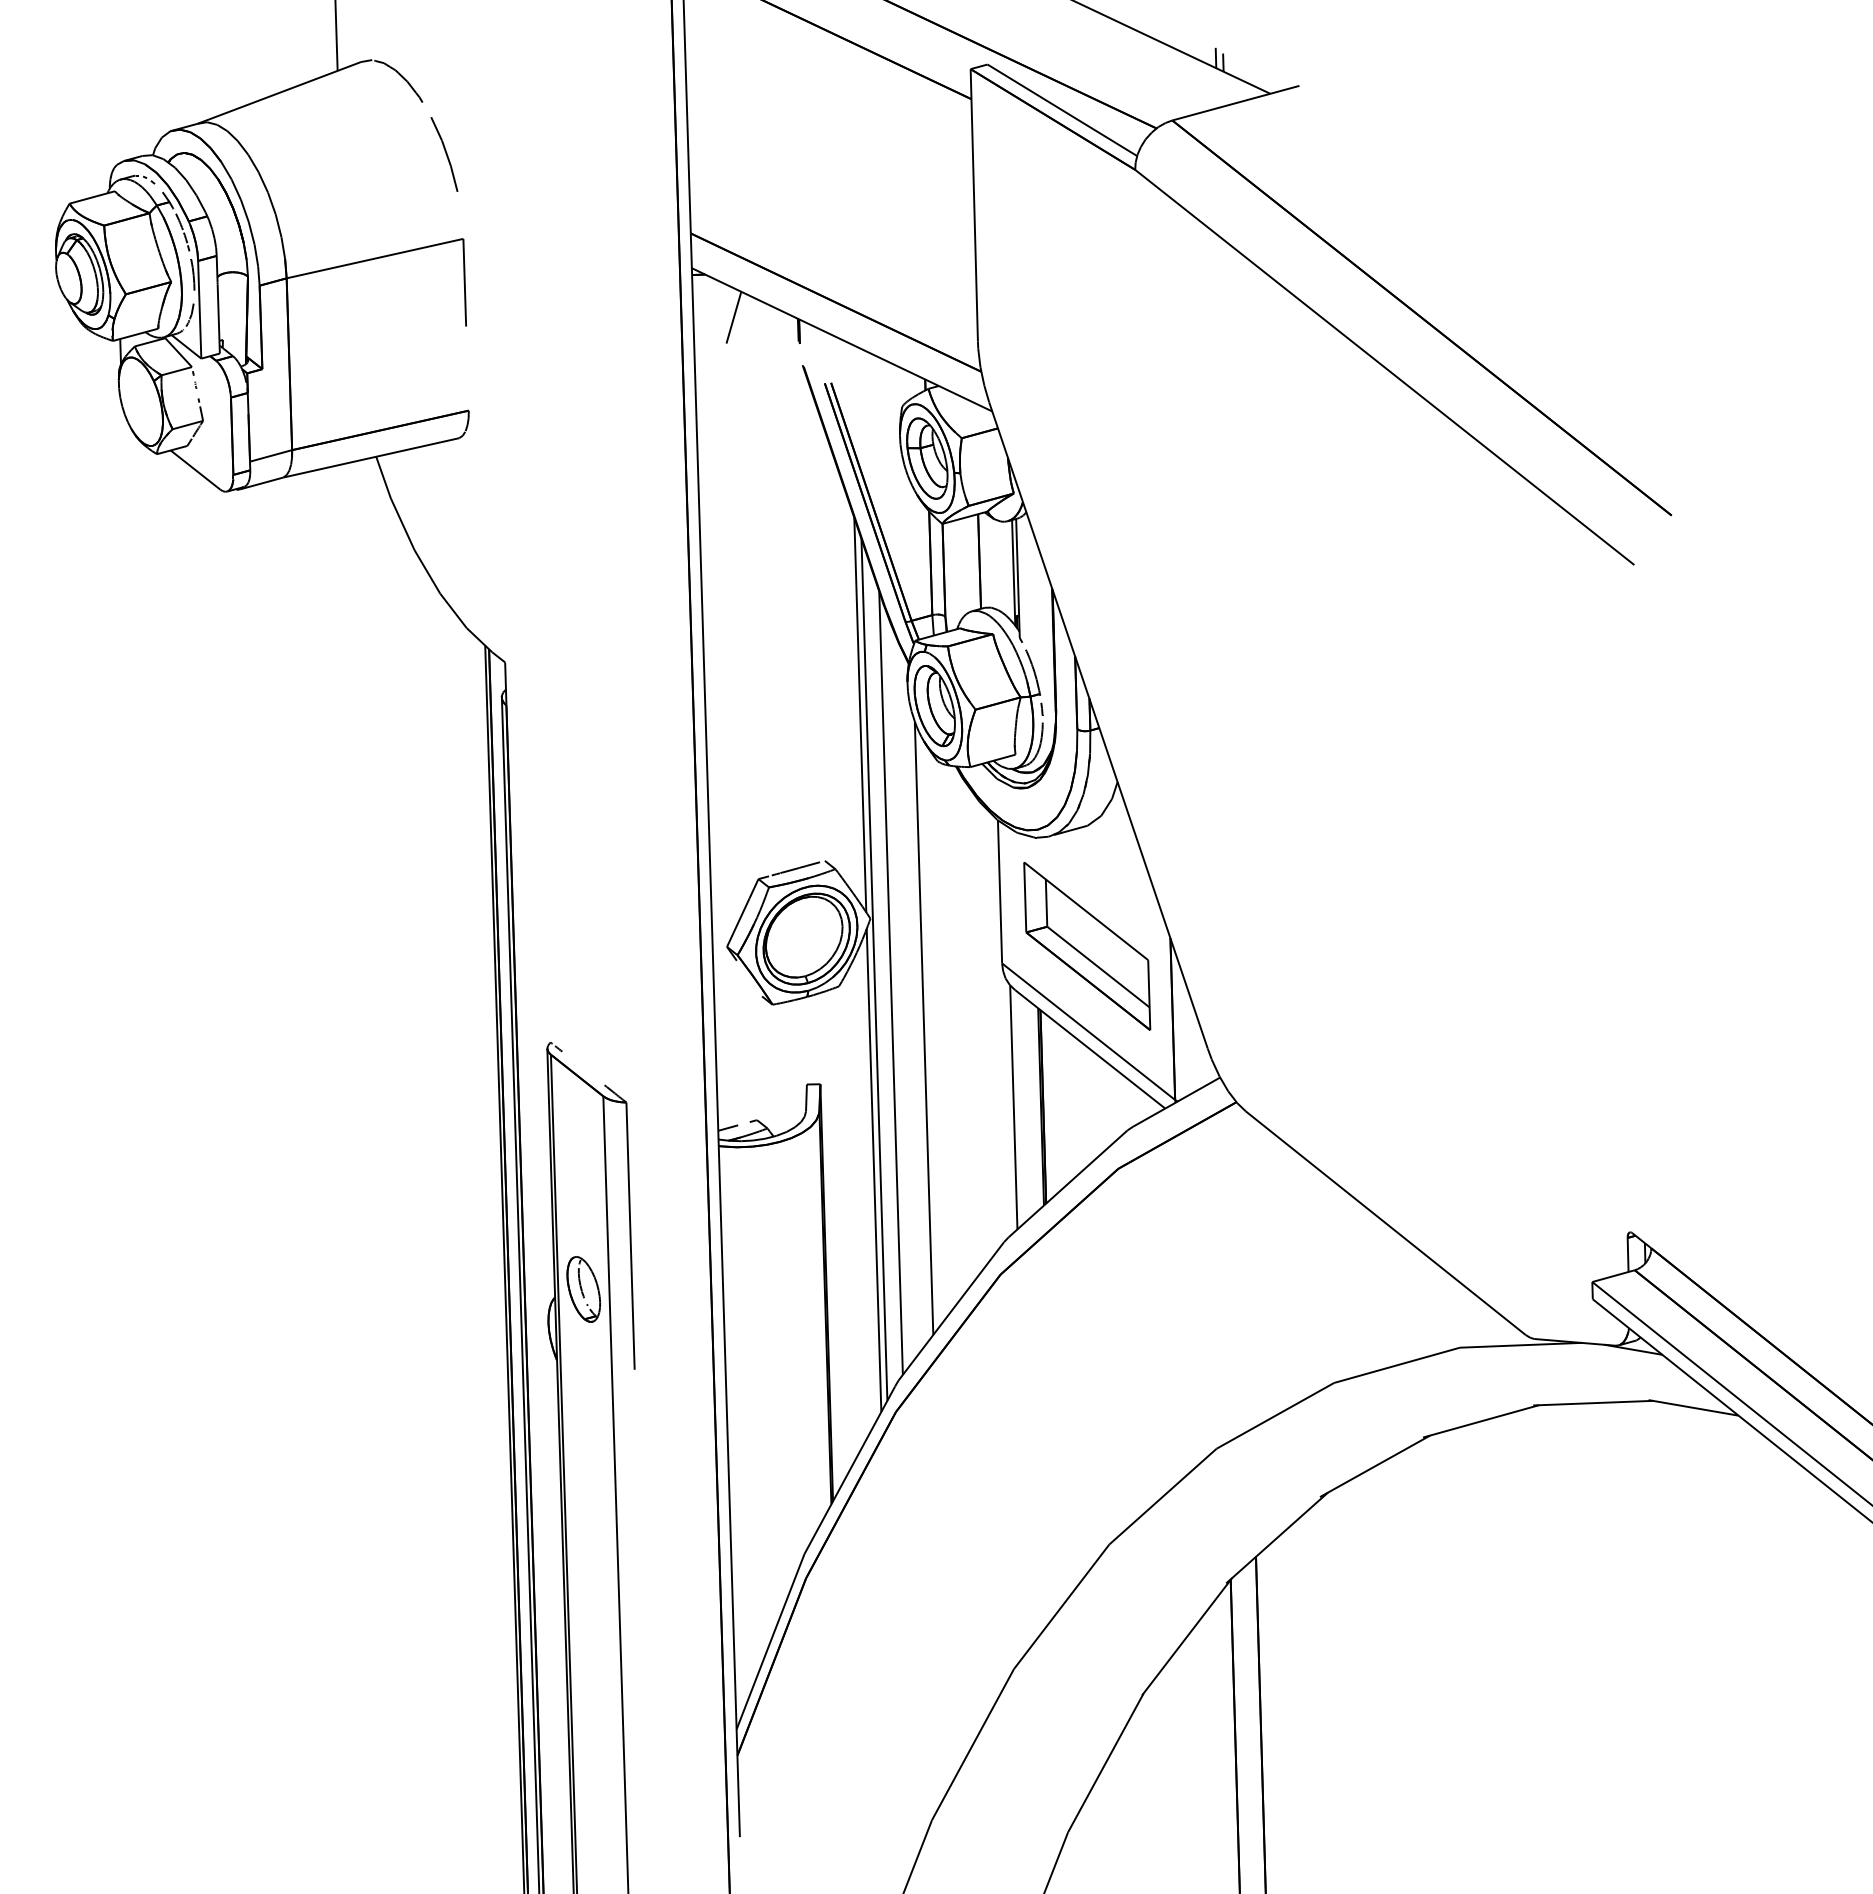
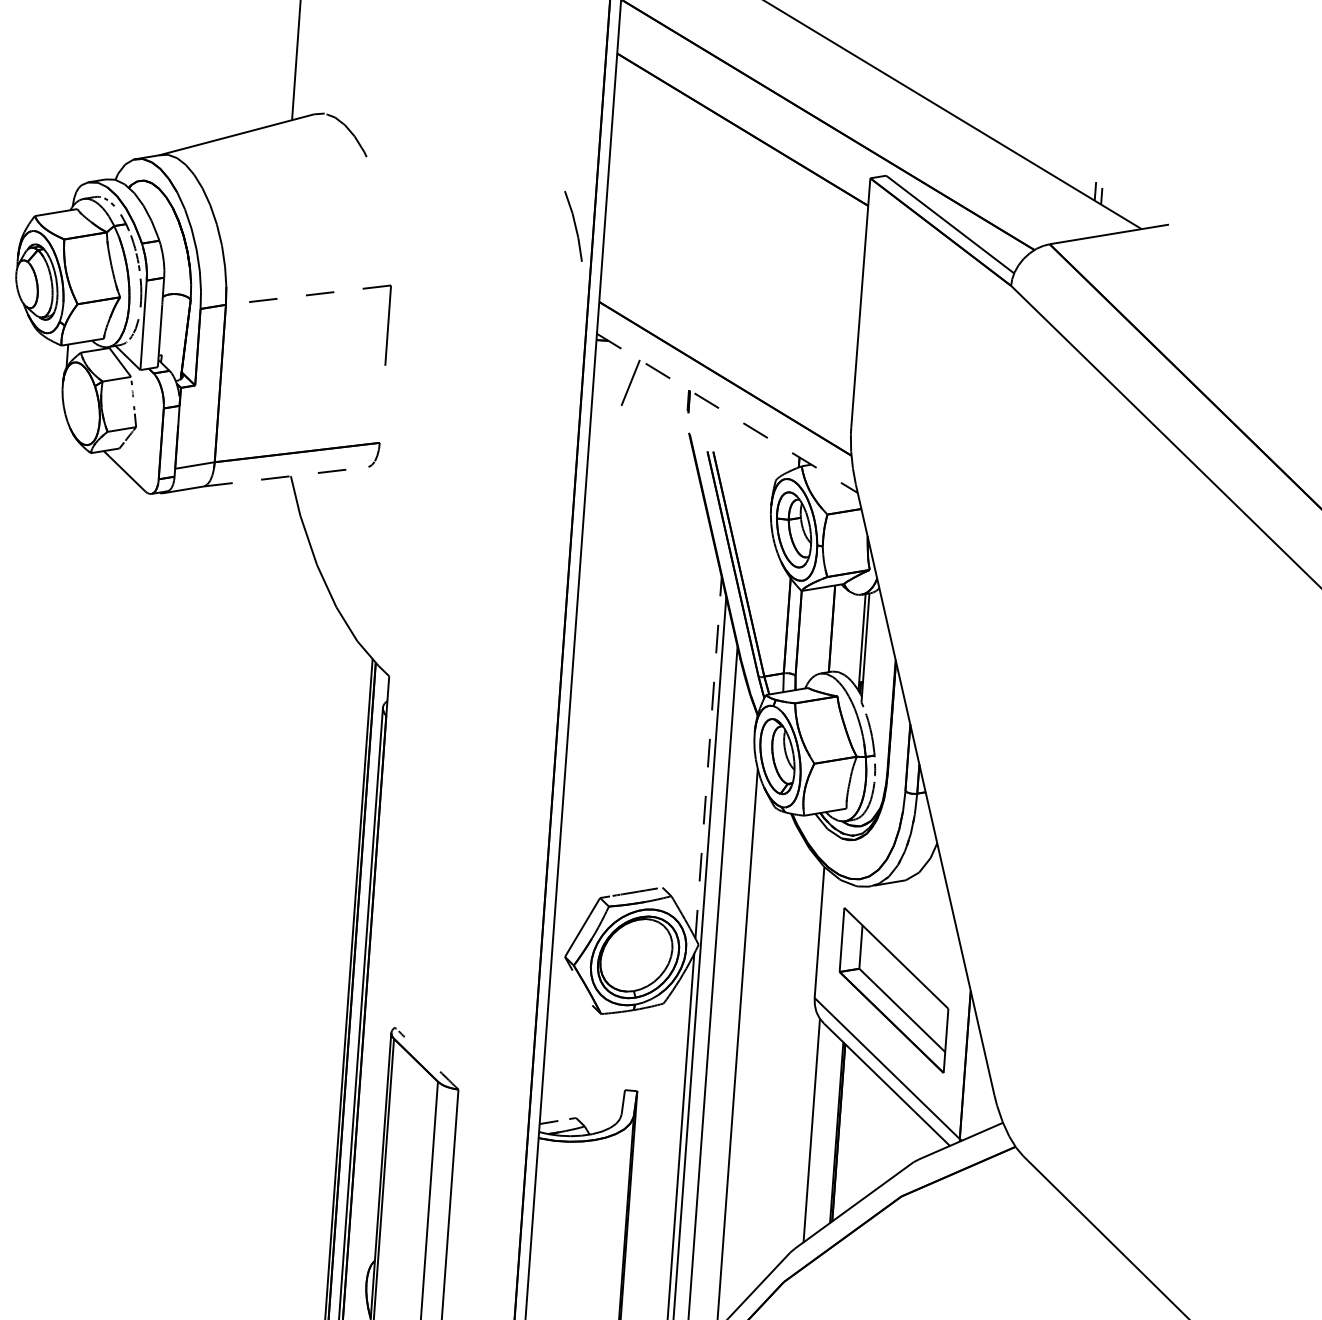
part: (444, 154) -> (573, 226), moved
line: (375, 258) -> (308, 295), solid -> dashed
line: (842, 340) -> (727, 414), solid -> dashed
line: (371, 457) -> (286, 476), solid -> dashed
line: (860, 714) -> (708, 757), solid -> dashed
part: (583, 1289) -> (401, 1256), removed

